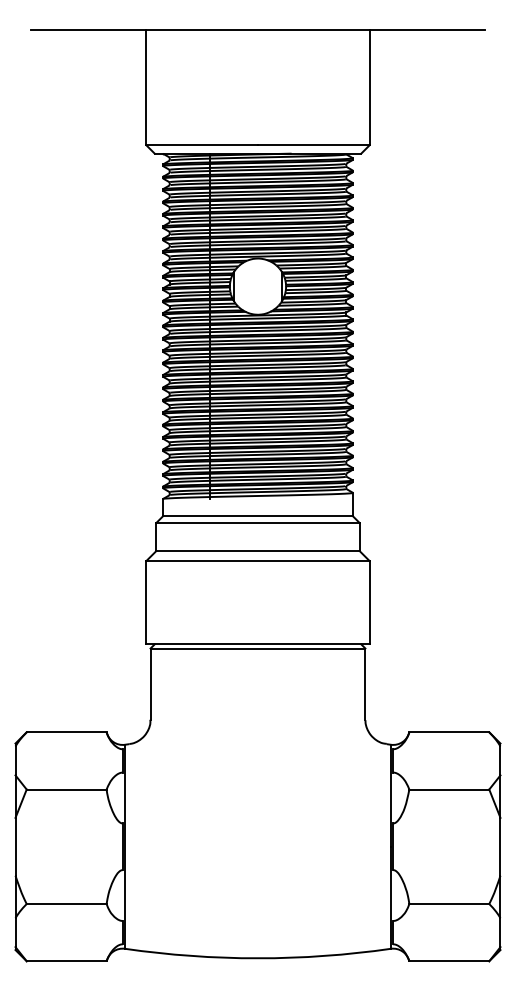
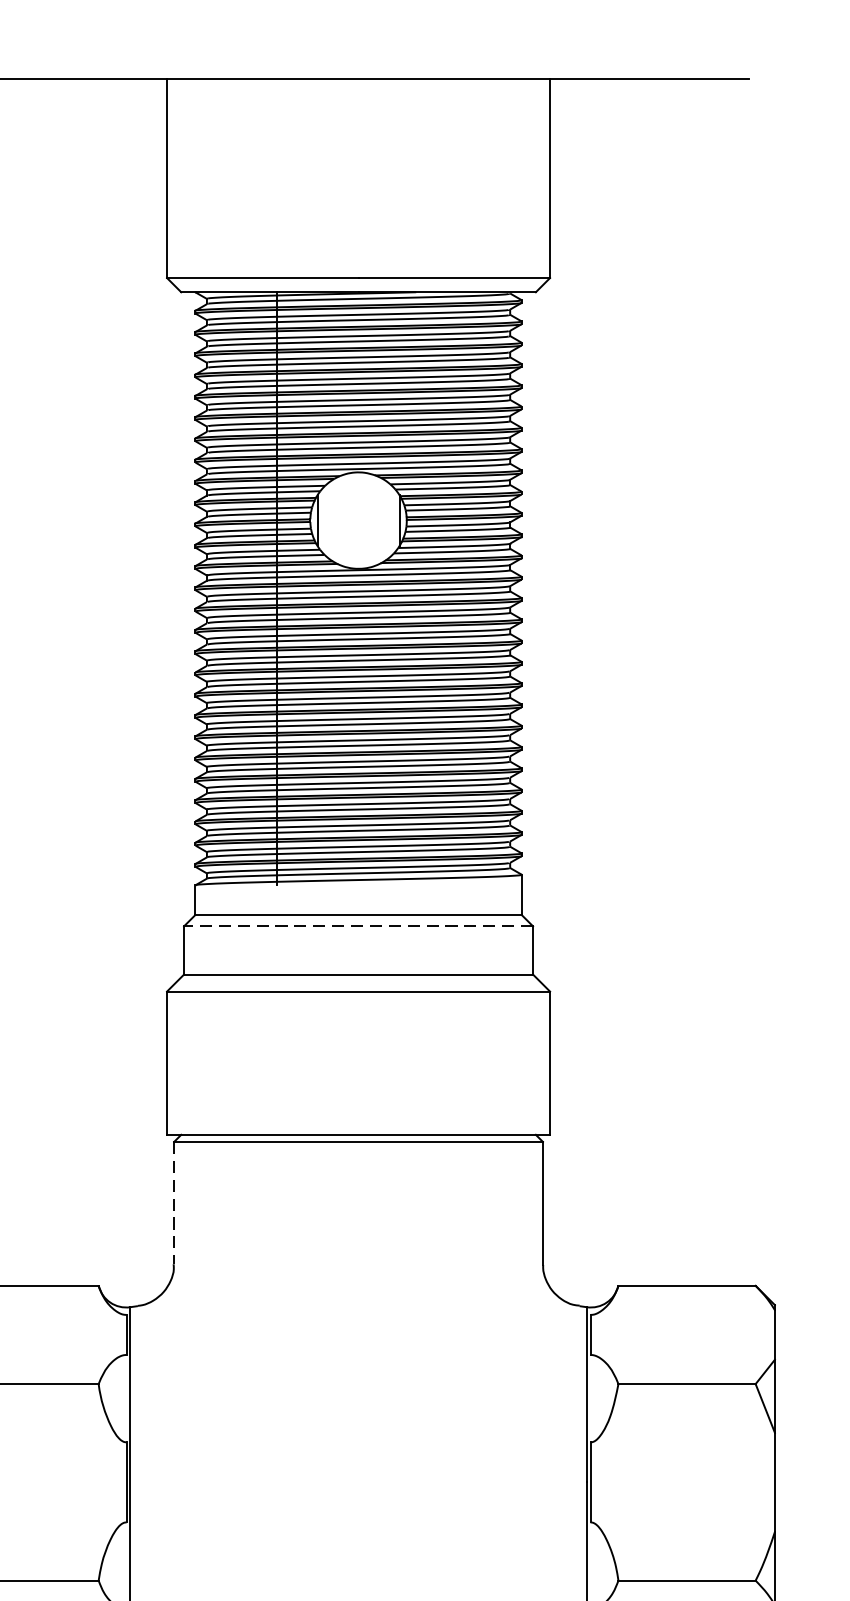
line: (258, 522) -> (359, 925), solid -> dashed
line: (150, 684) -> (173, 1203), solid -> dashed

